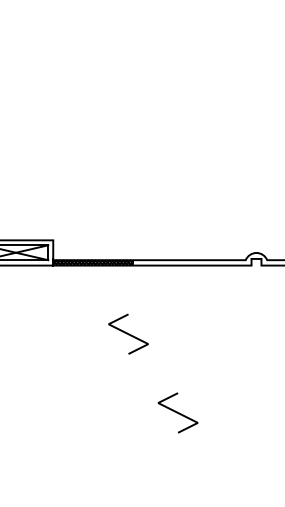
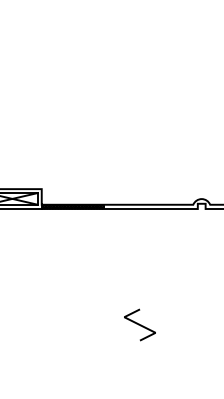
line: (127, 333) -> (100, 262), removed

